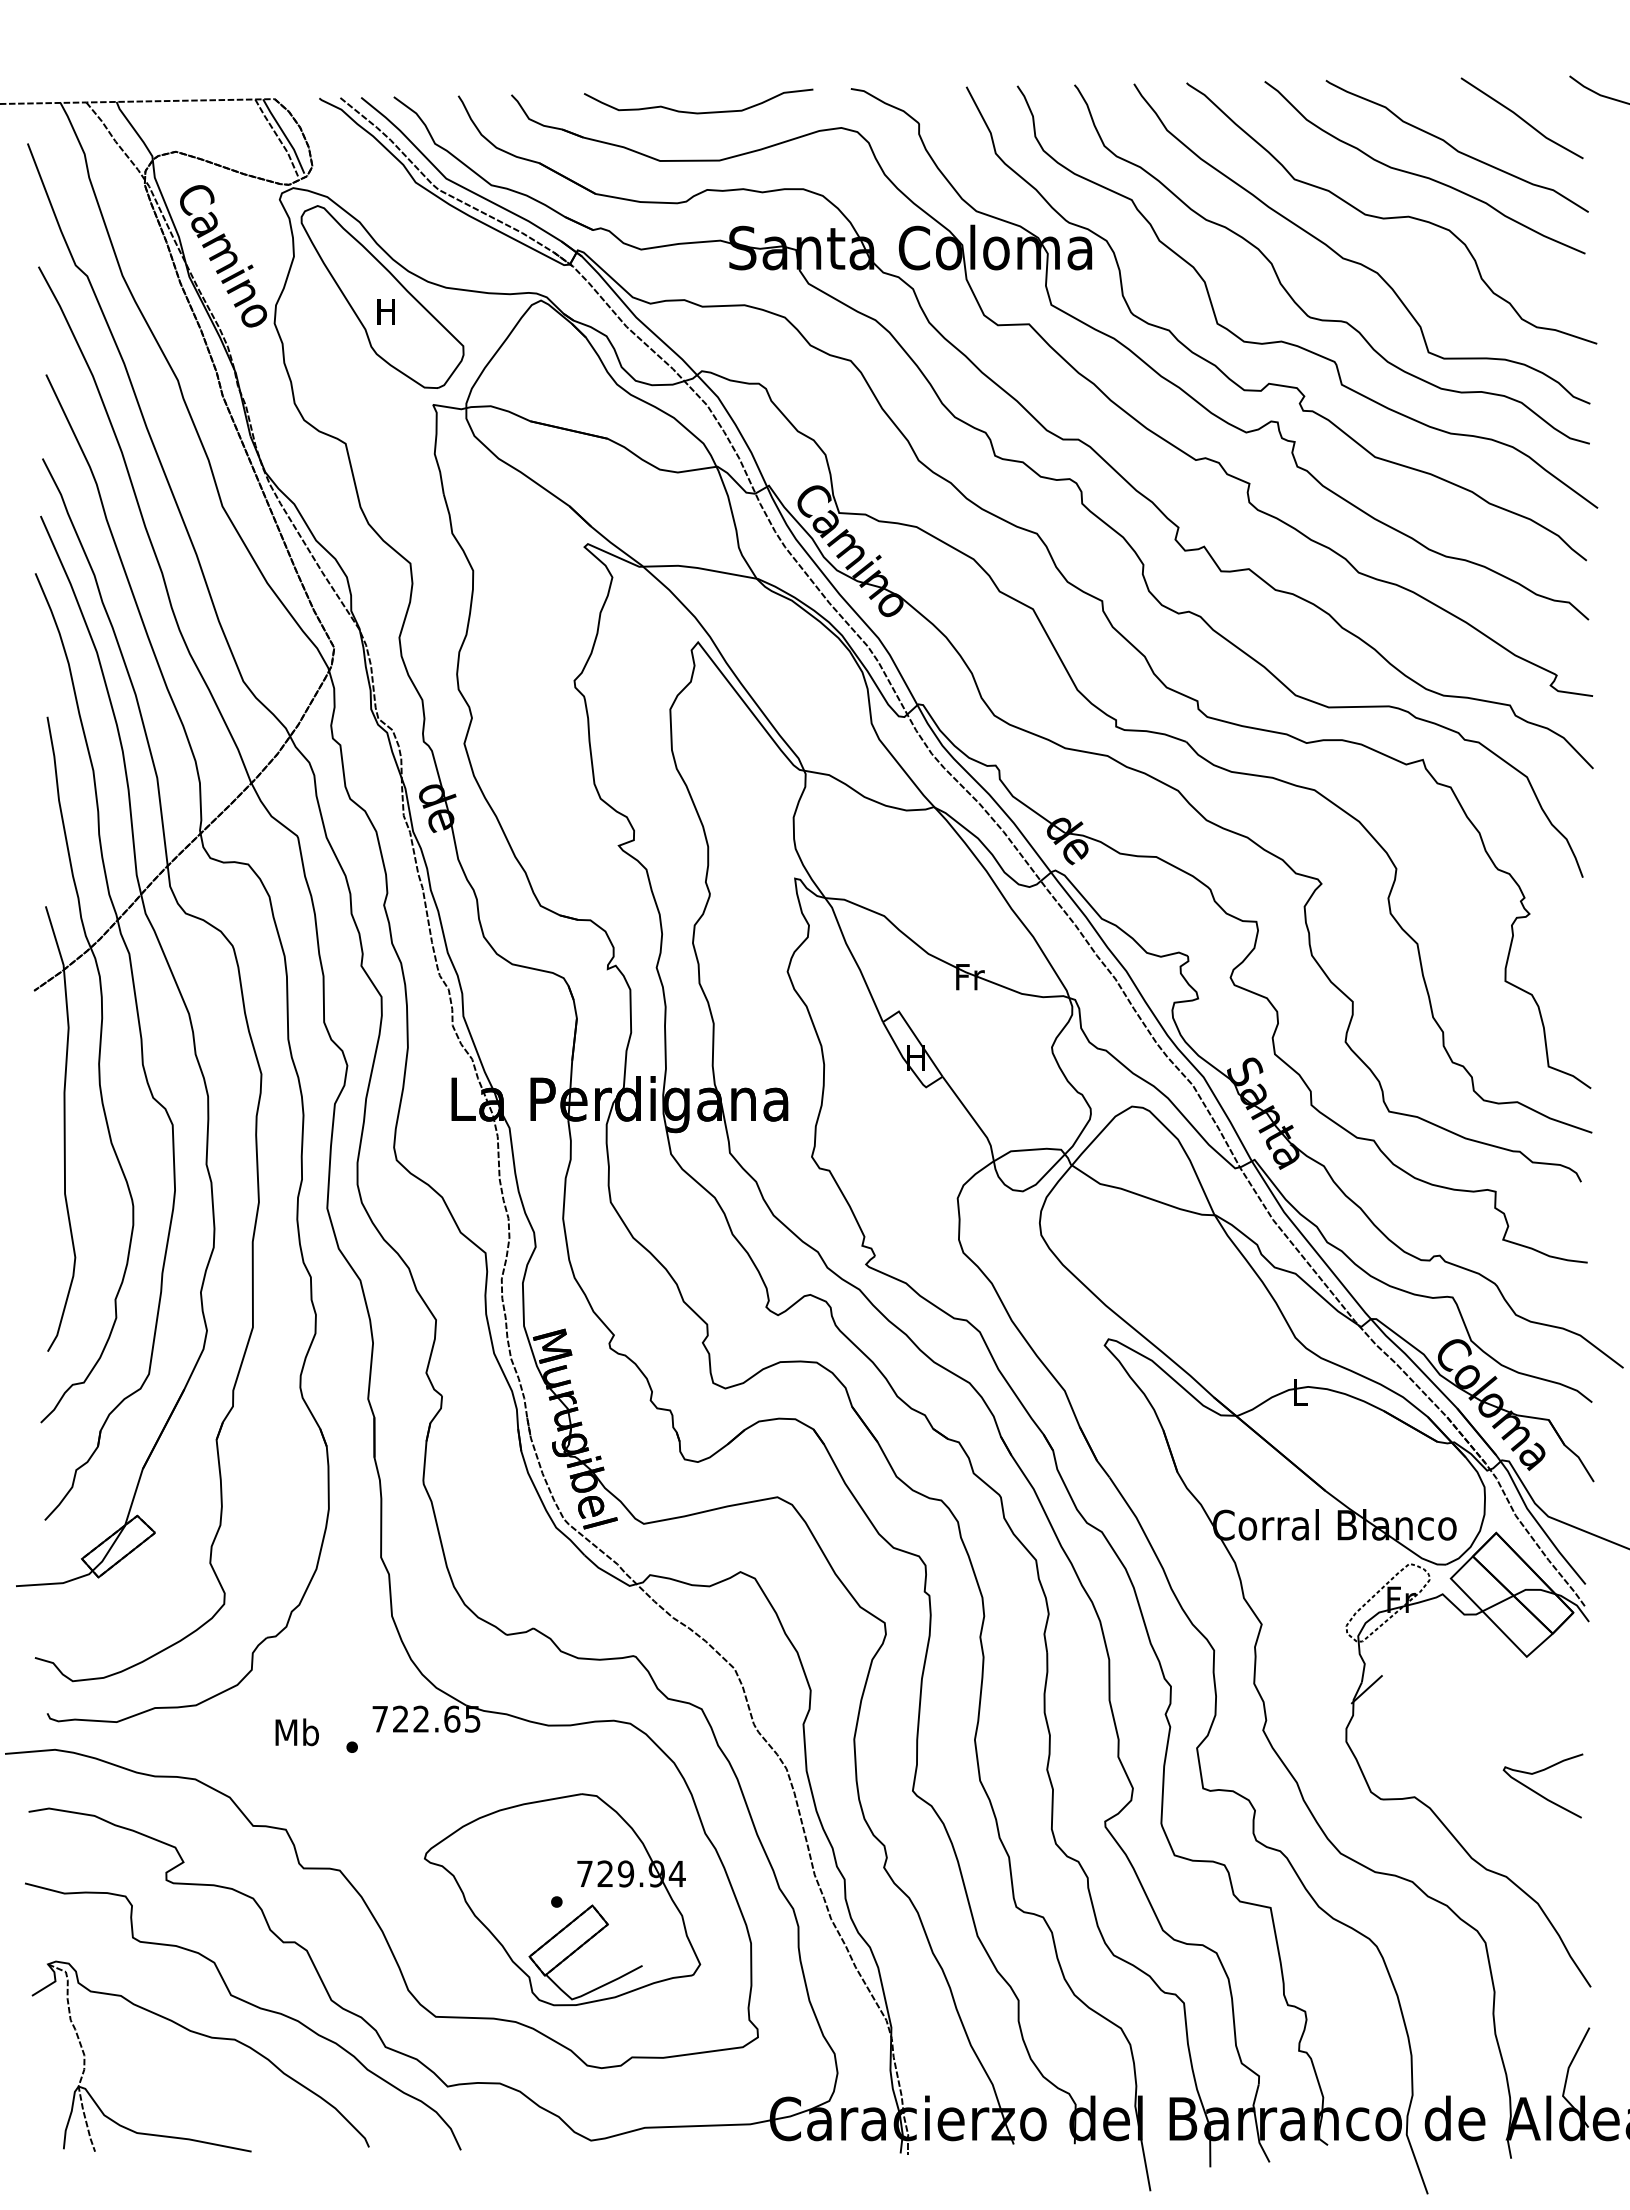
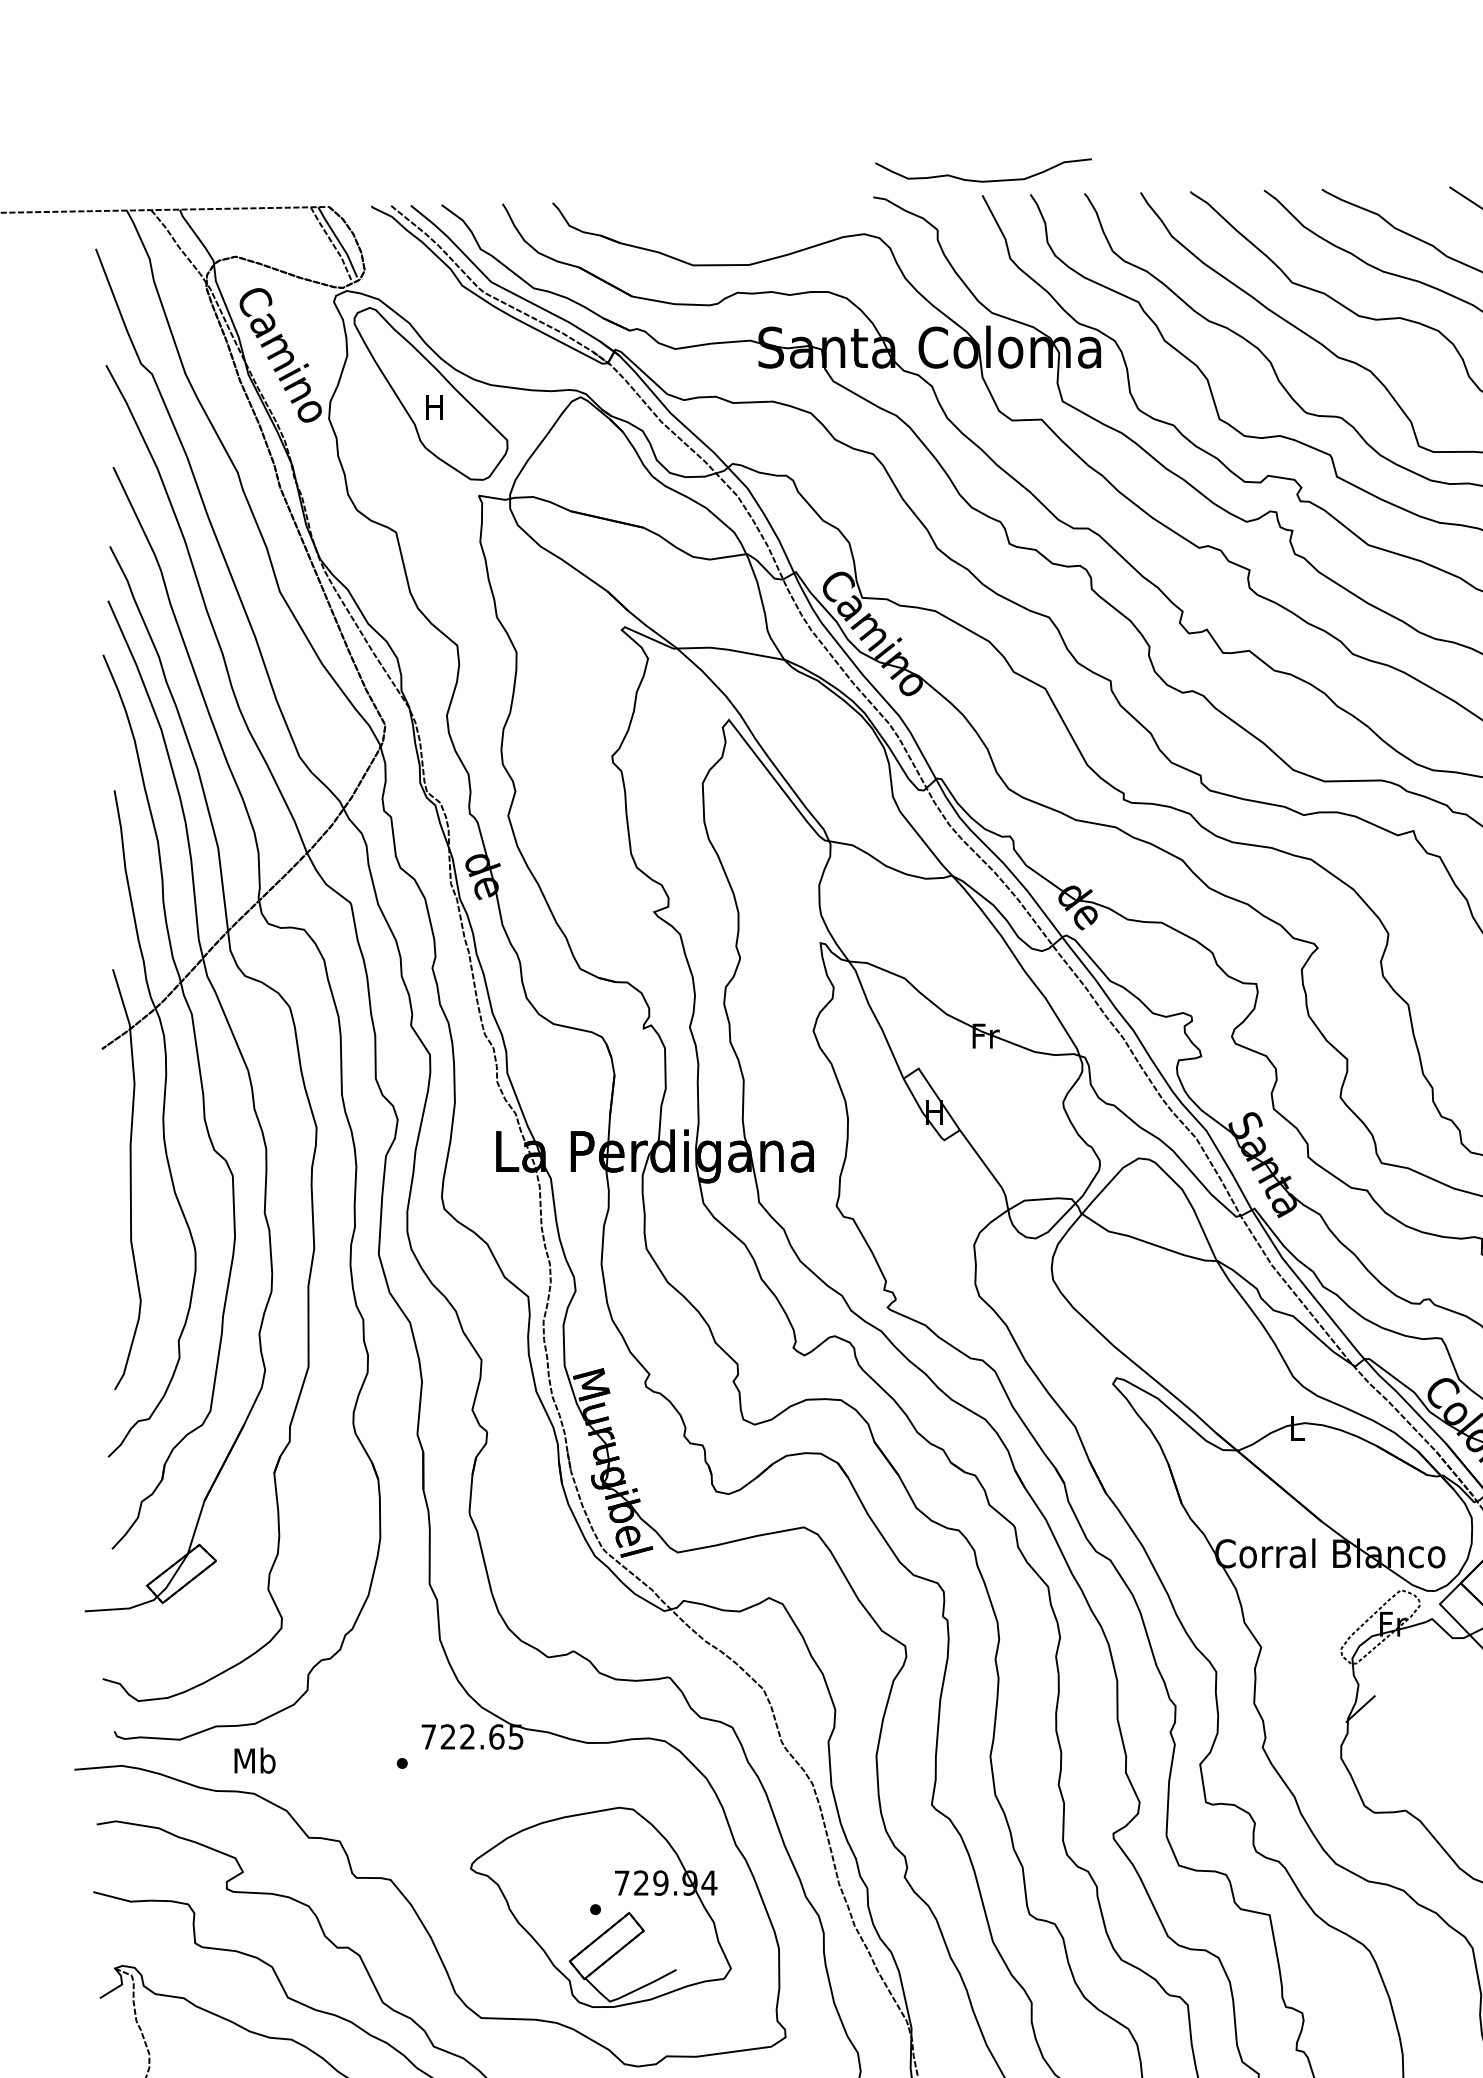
curve: (698, 112) -> (983, 180), moved
text: (296, 1732) -> (254, 1760), moved

